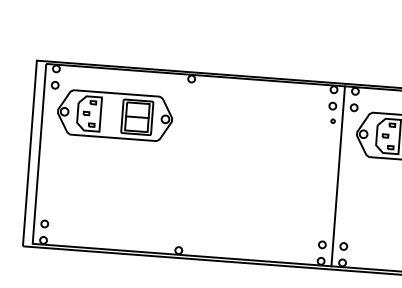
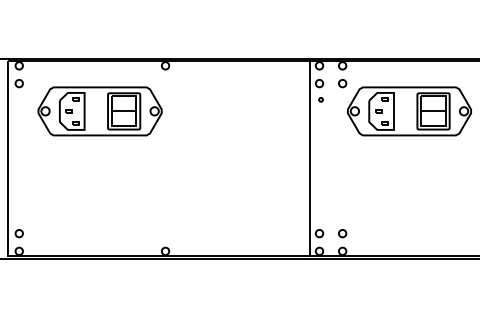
part: (114, 115) -> (99, 111), moved
line: (338, 176) -> (310, 158), moved

